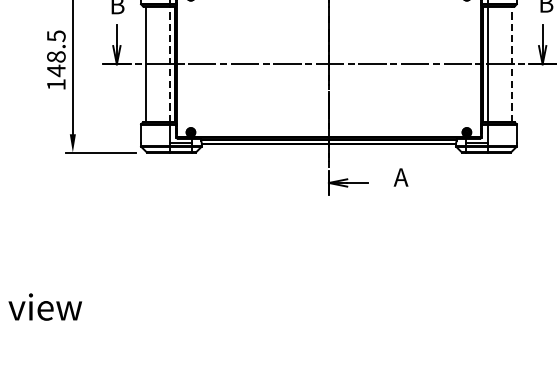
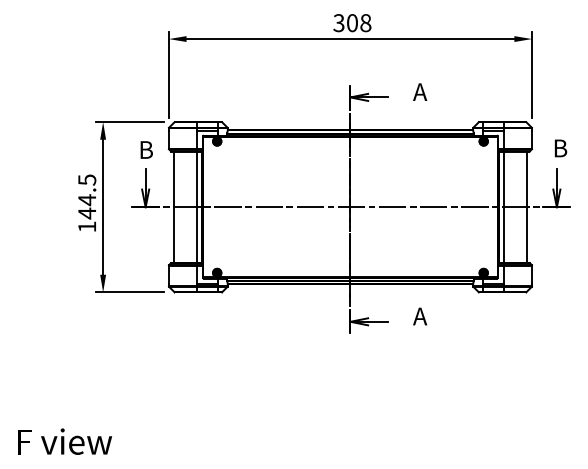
text: (56, 57) -> (87, 200), 148.5 -> 144.5
line: (170, 64) -> (197, 207), dashed -> solid
line: (512, 64) -> (527, 207), dashed -> solid

